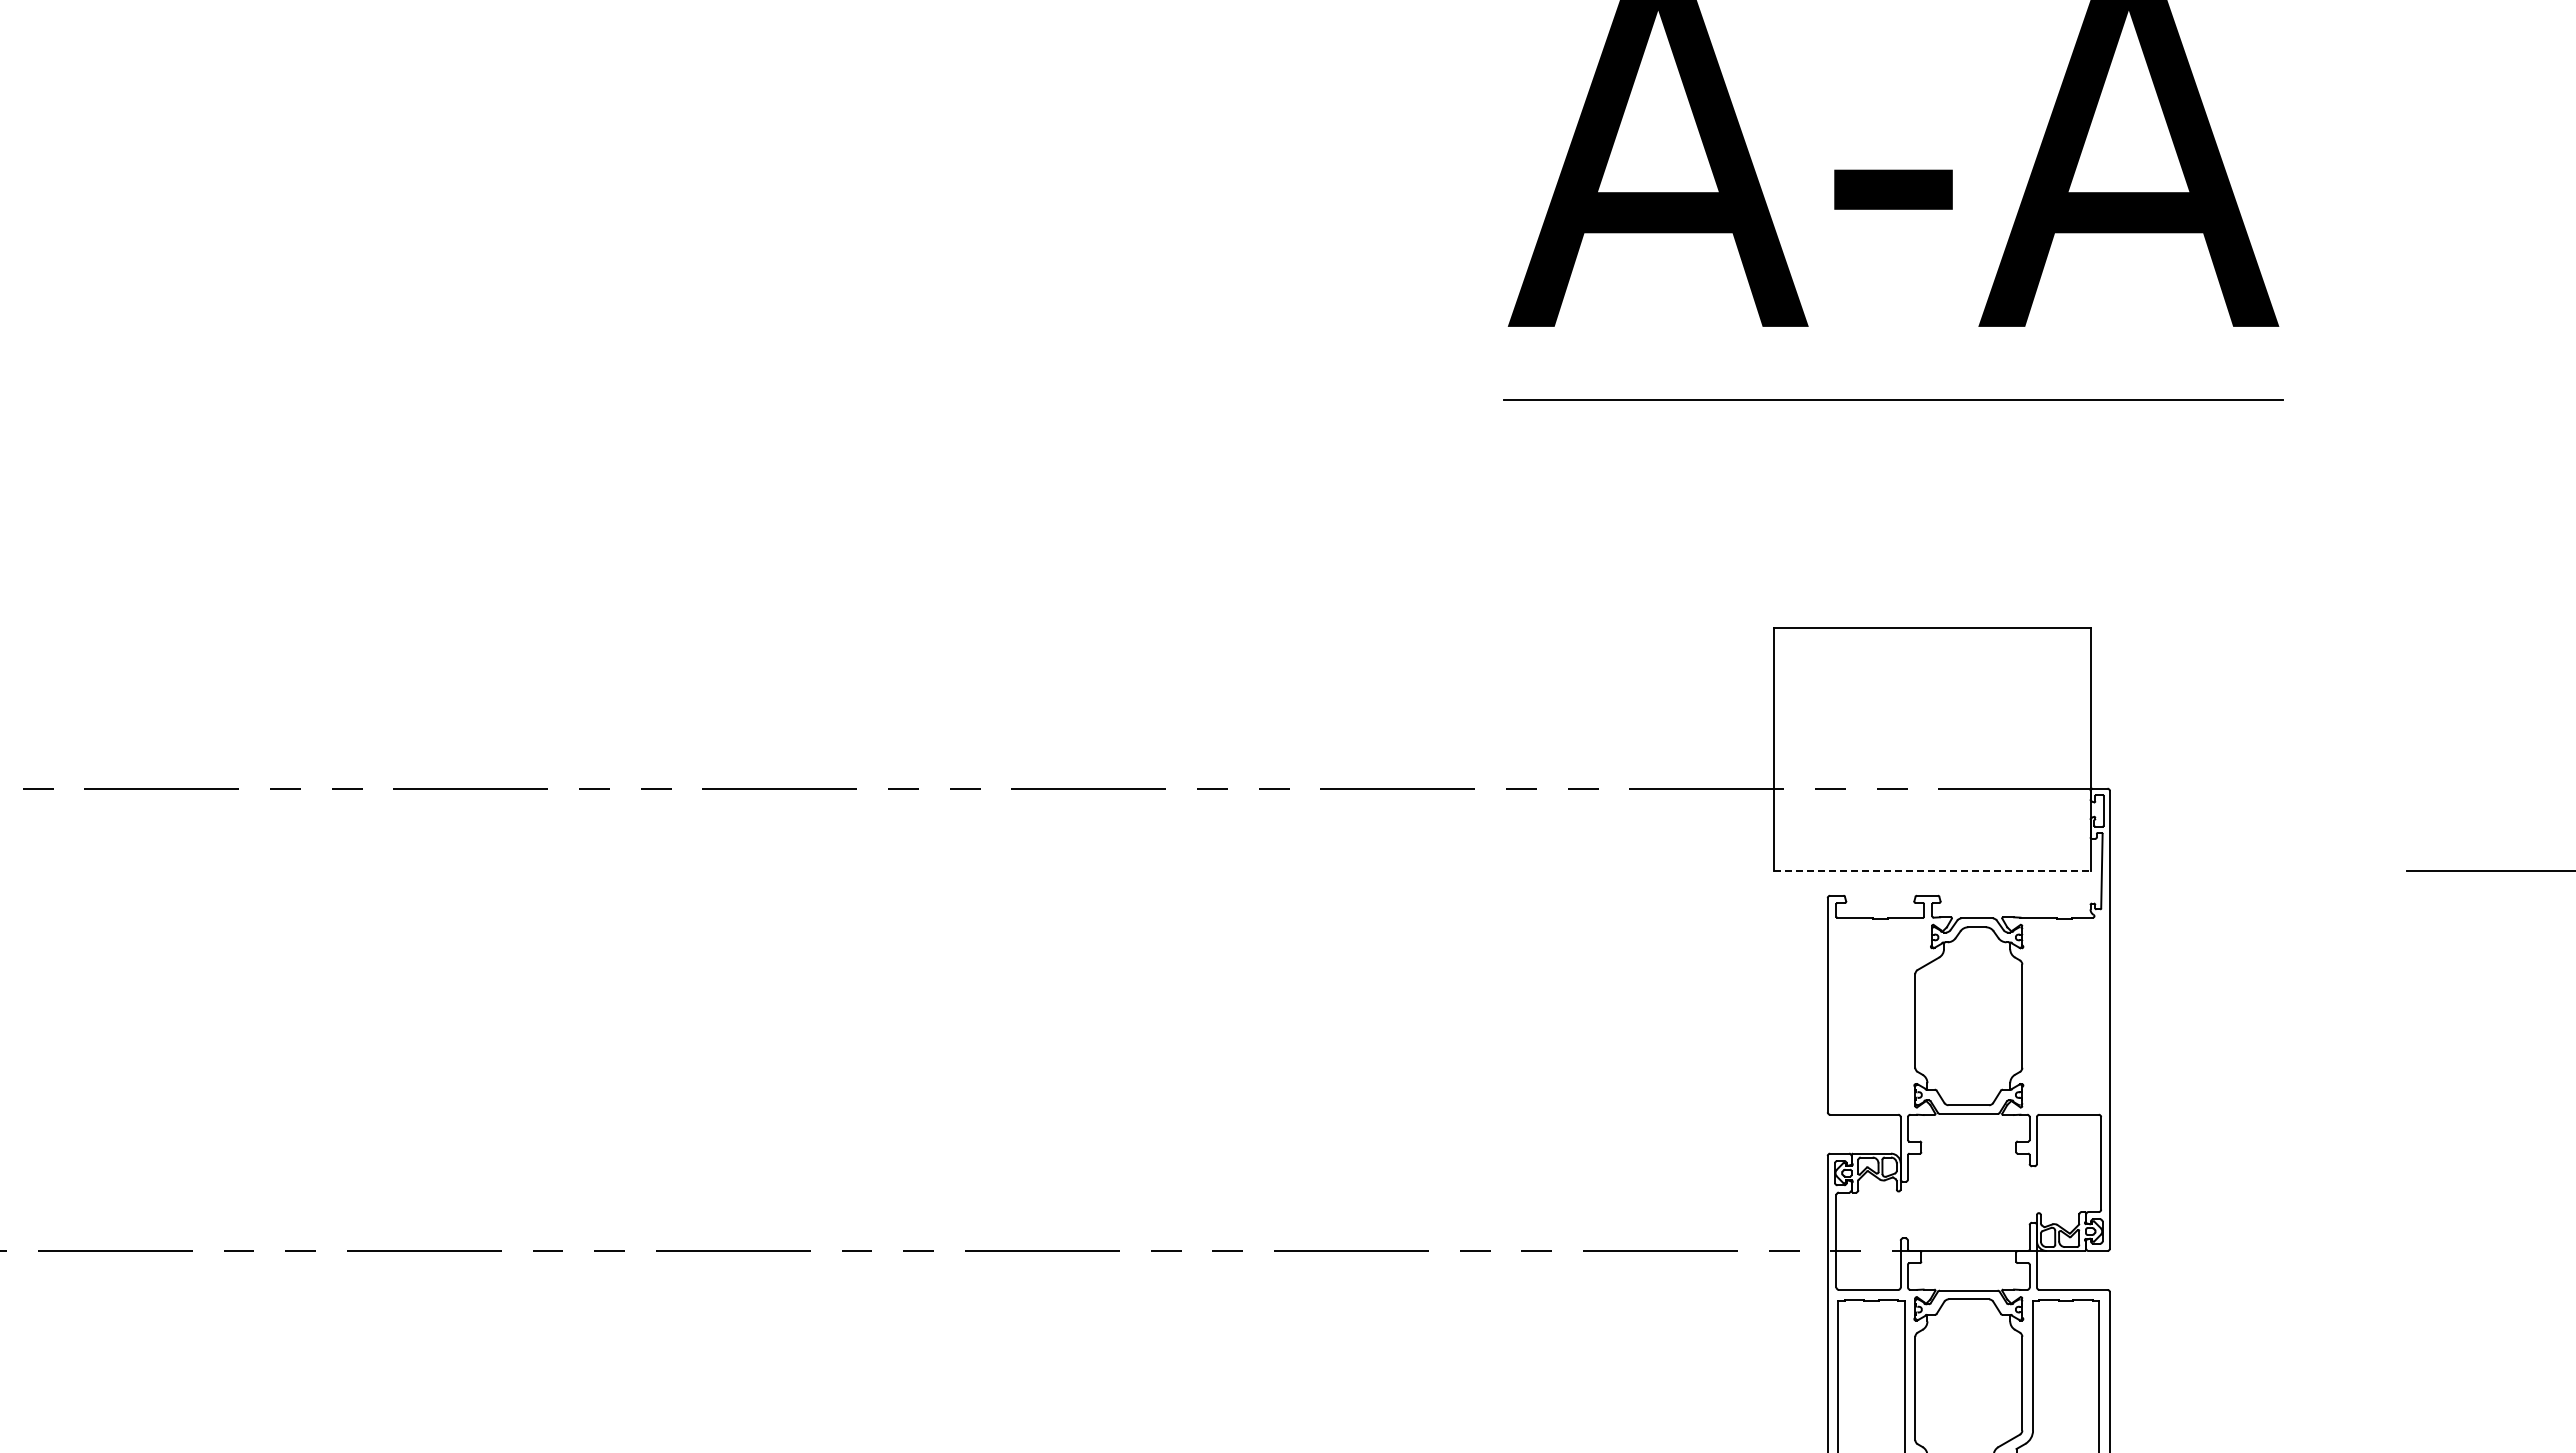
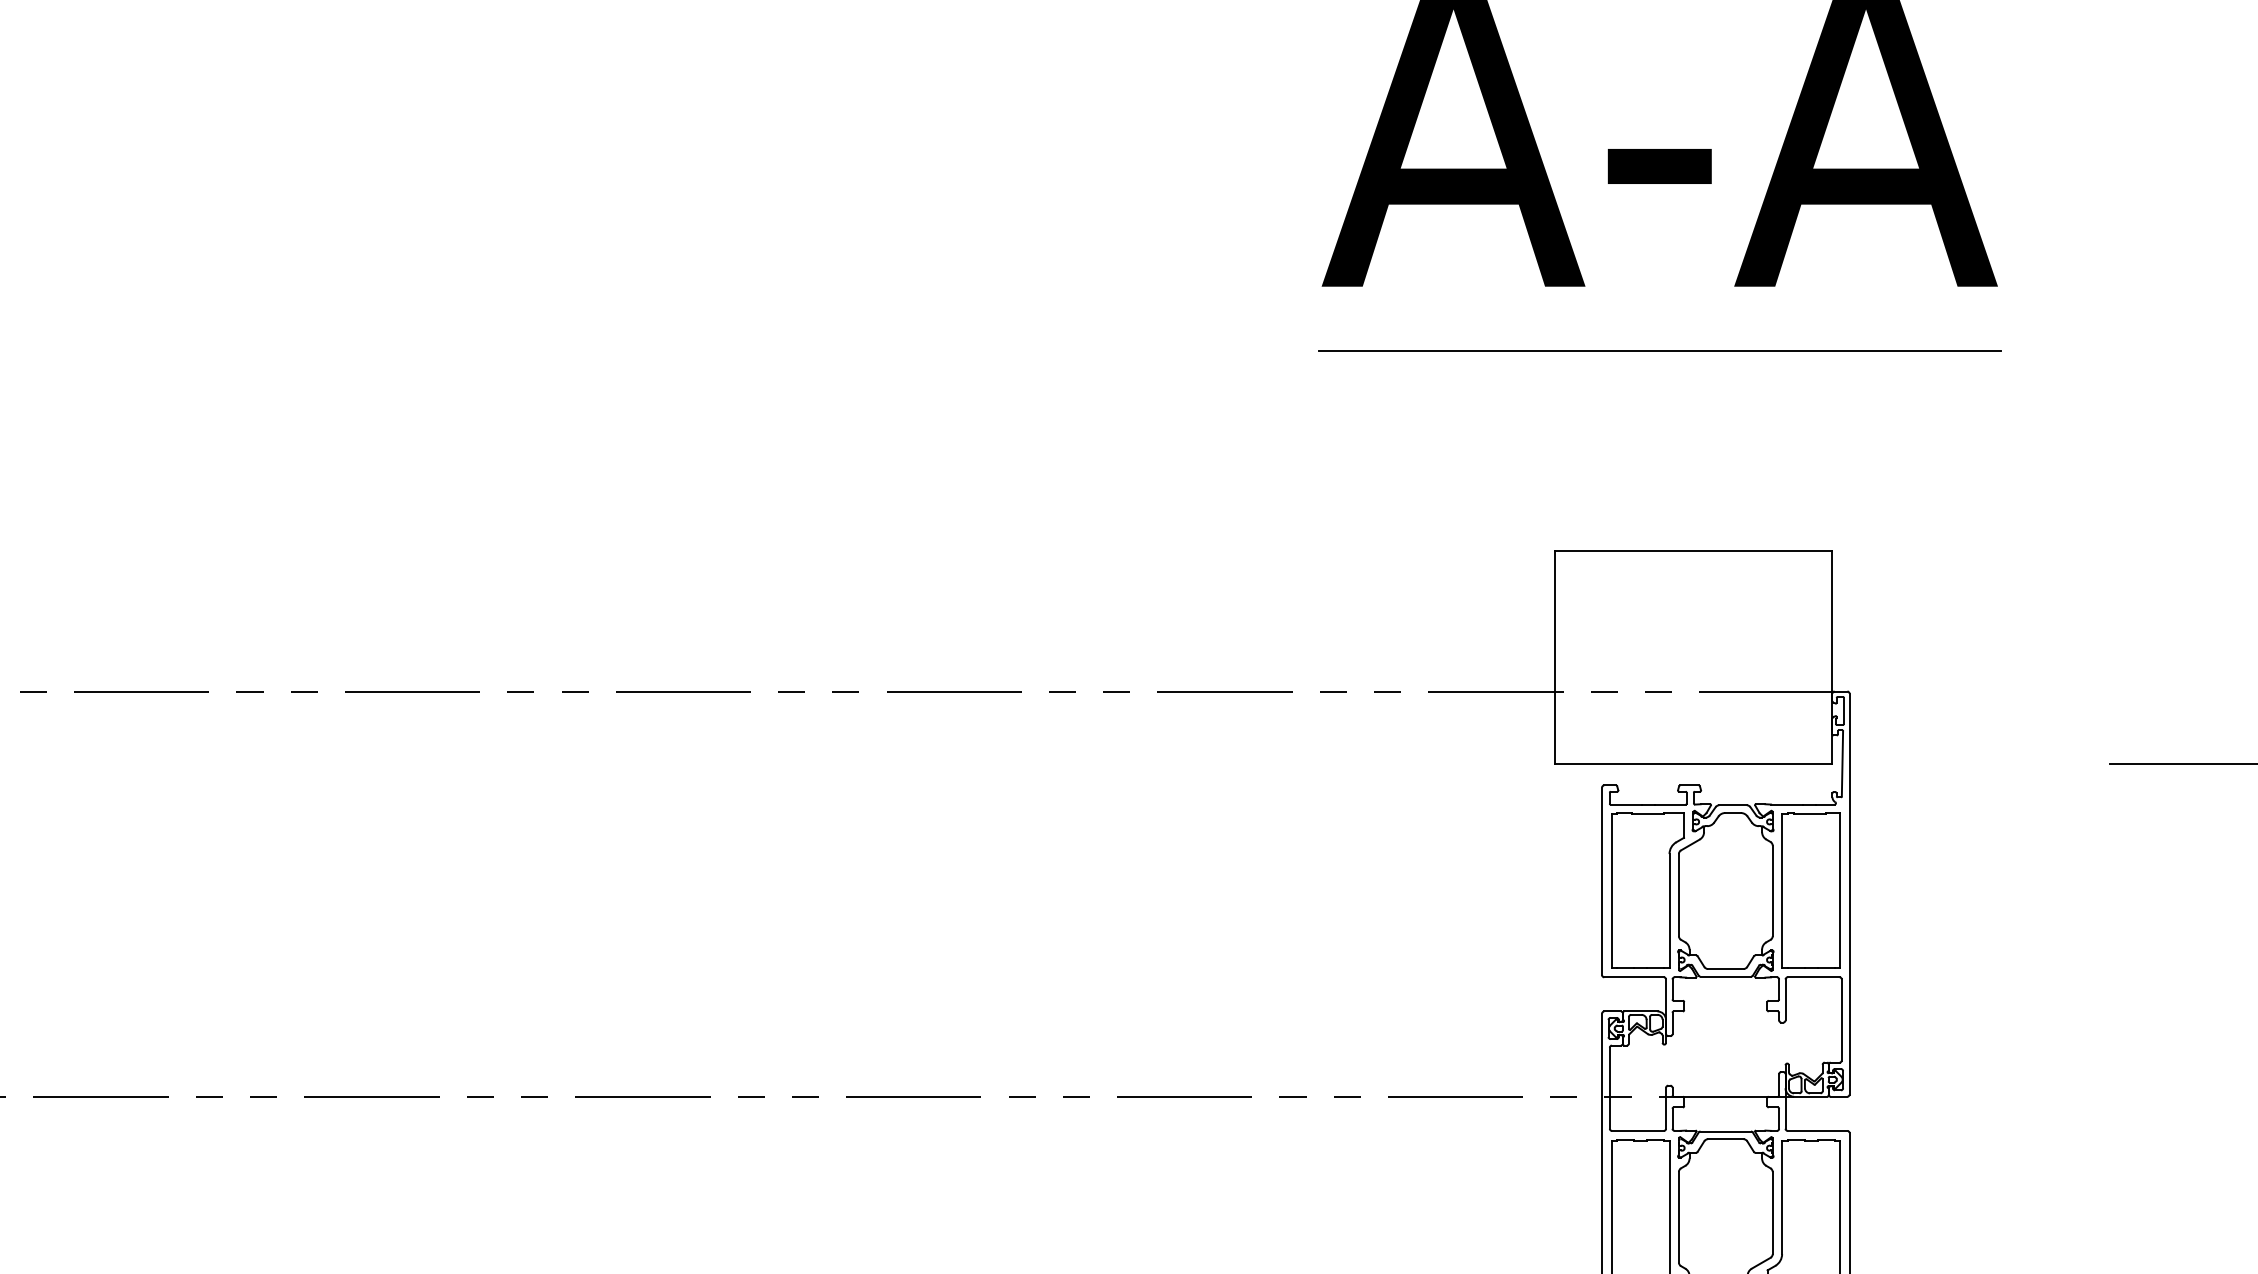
line: (1932, 871) -> (1693, 764), dashed -> solid
part: (1879, 1015) -> (1647, 890), added
part: (2065, 1015) -> (1810, 890), added

